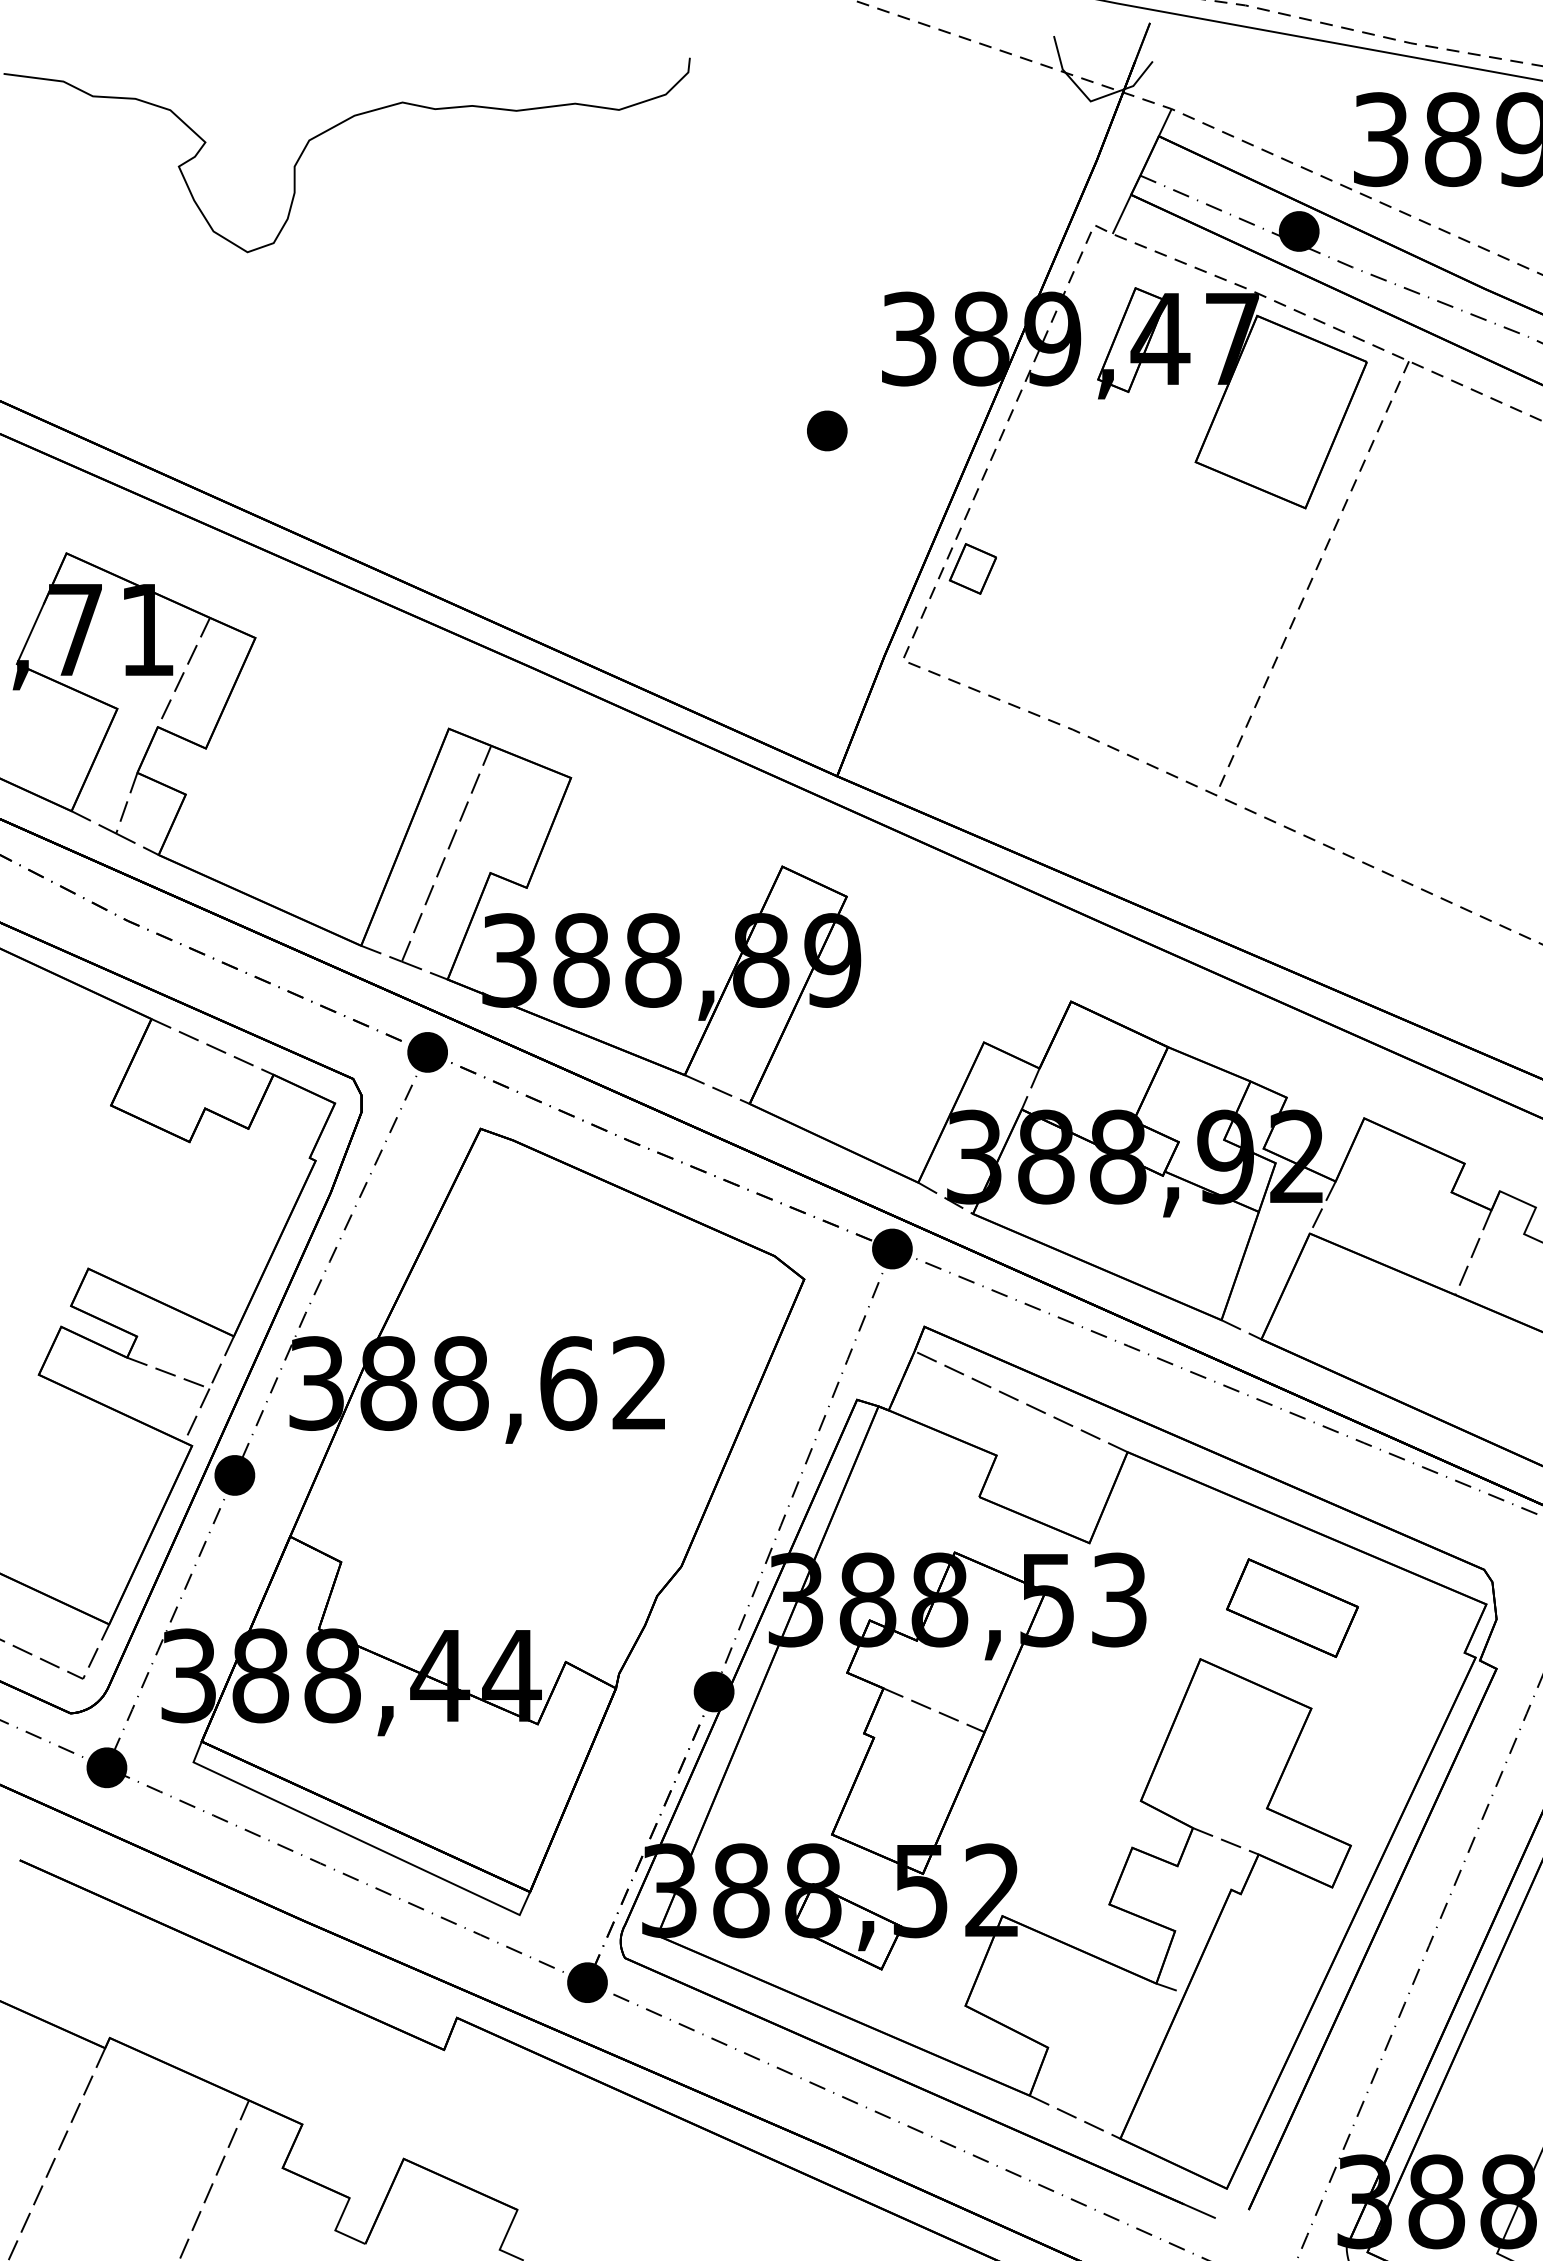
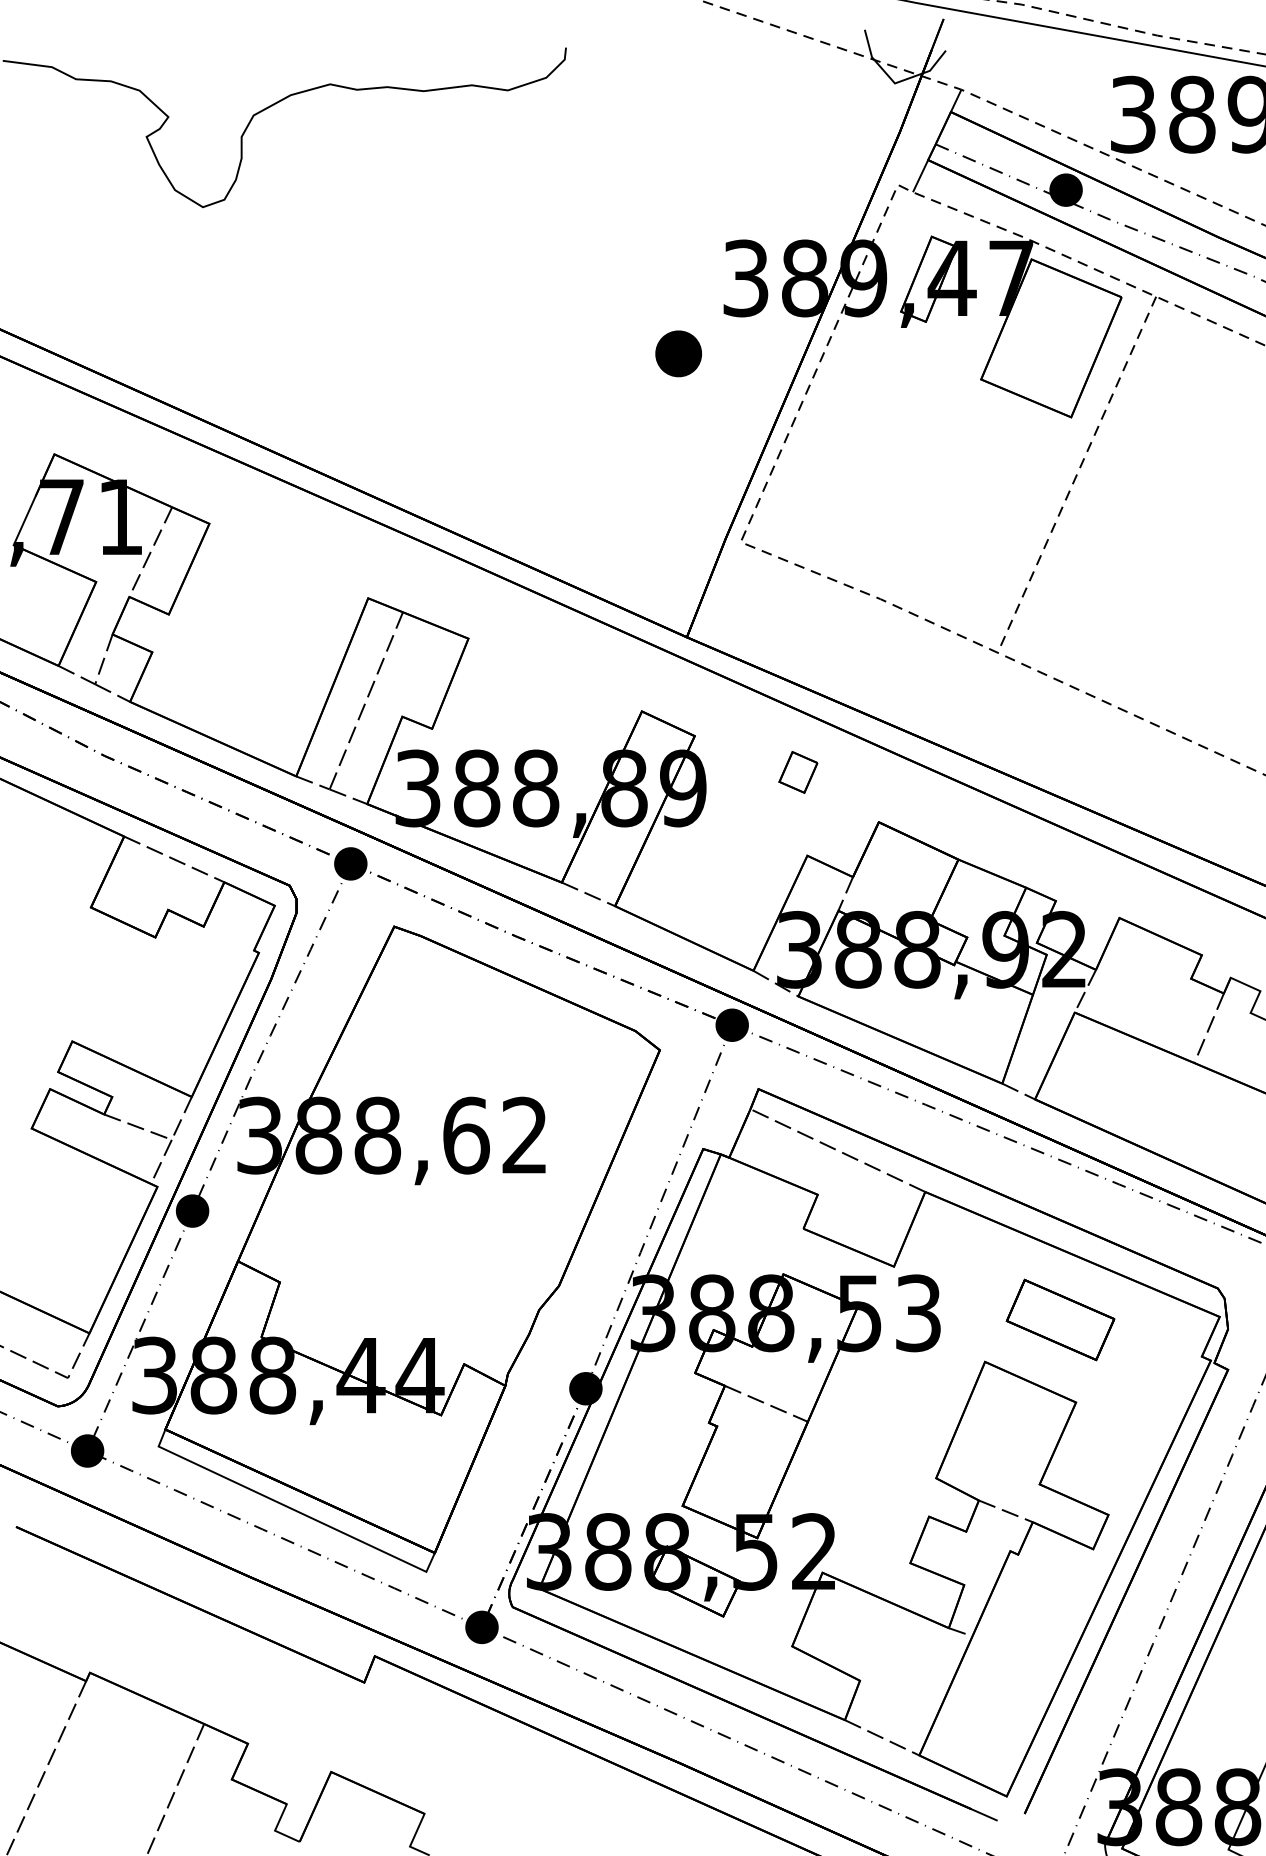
part: (827, 430) -> (678, 353), size x1.4
part: (972, 568) -> (797, 772), moved

